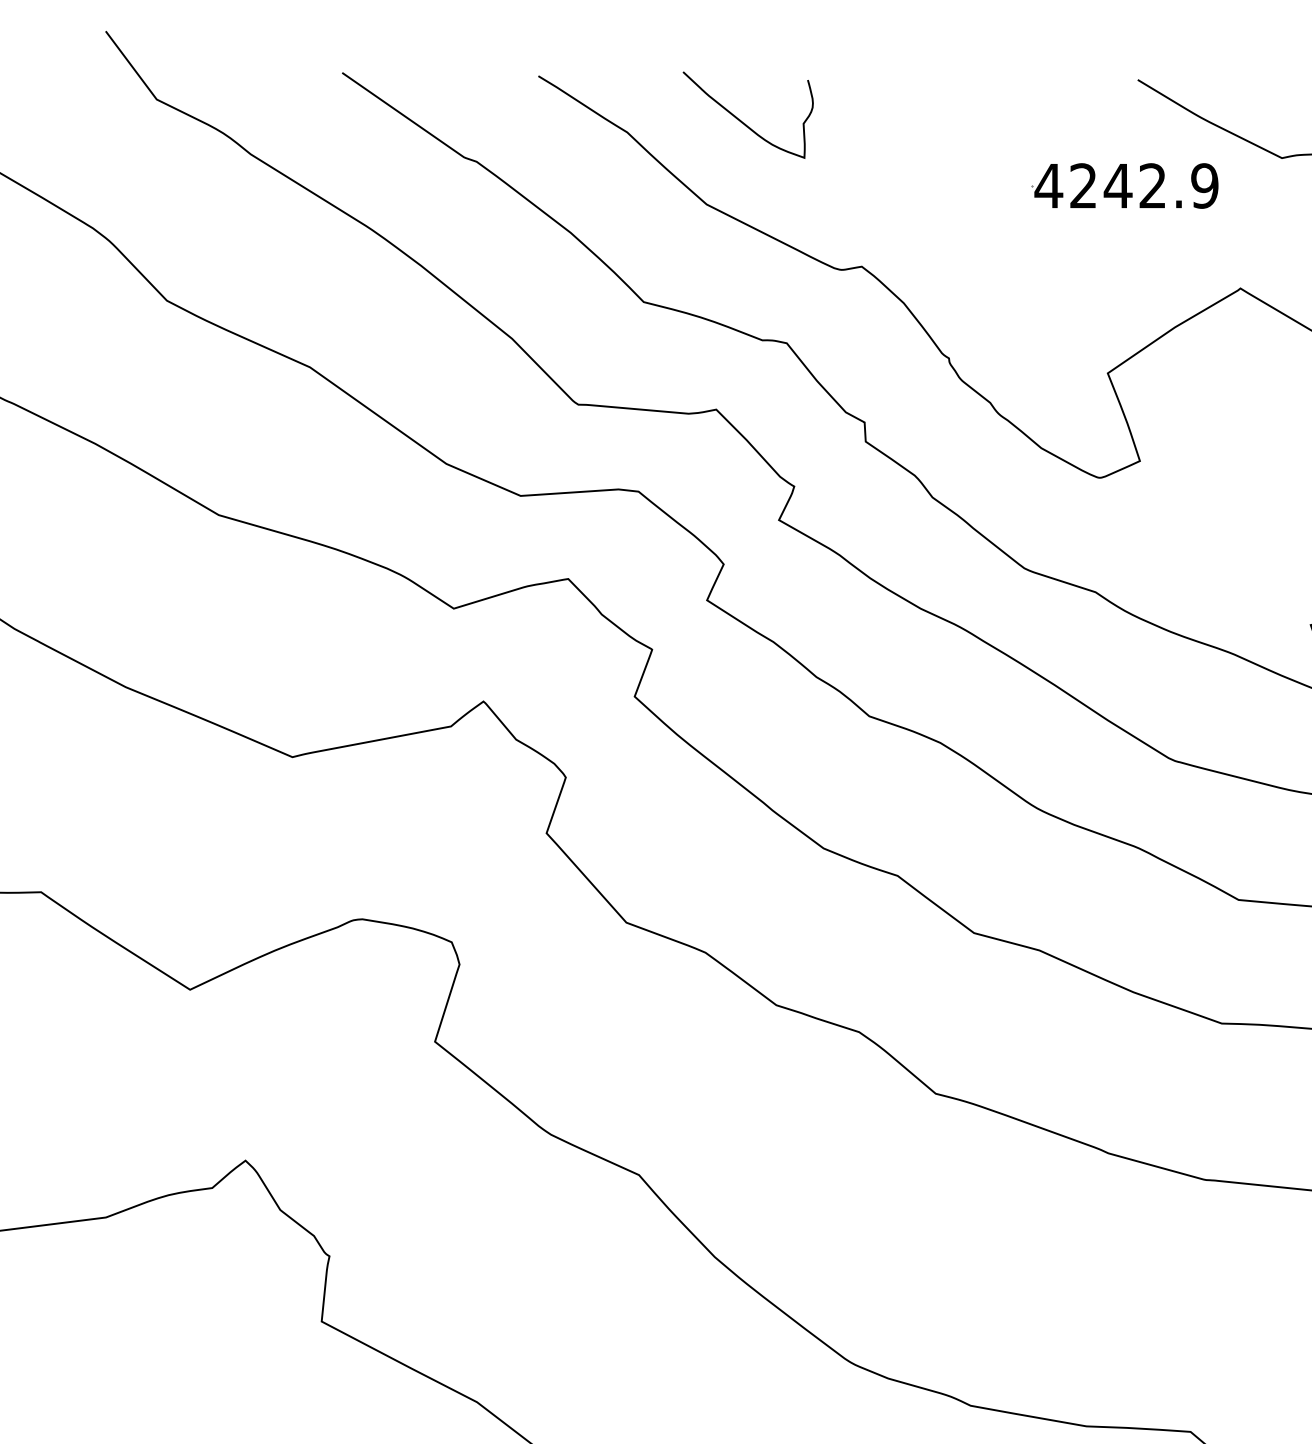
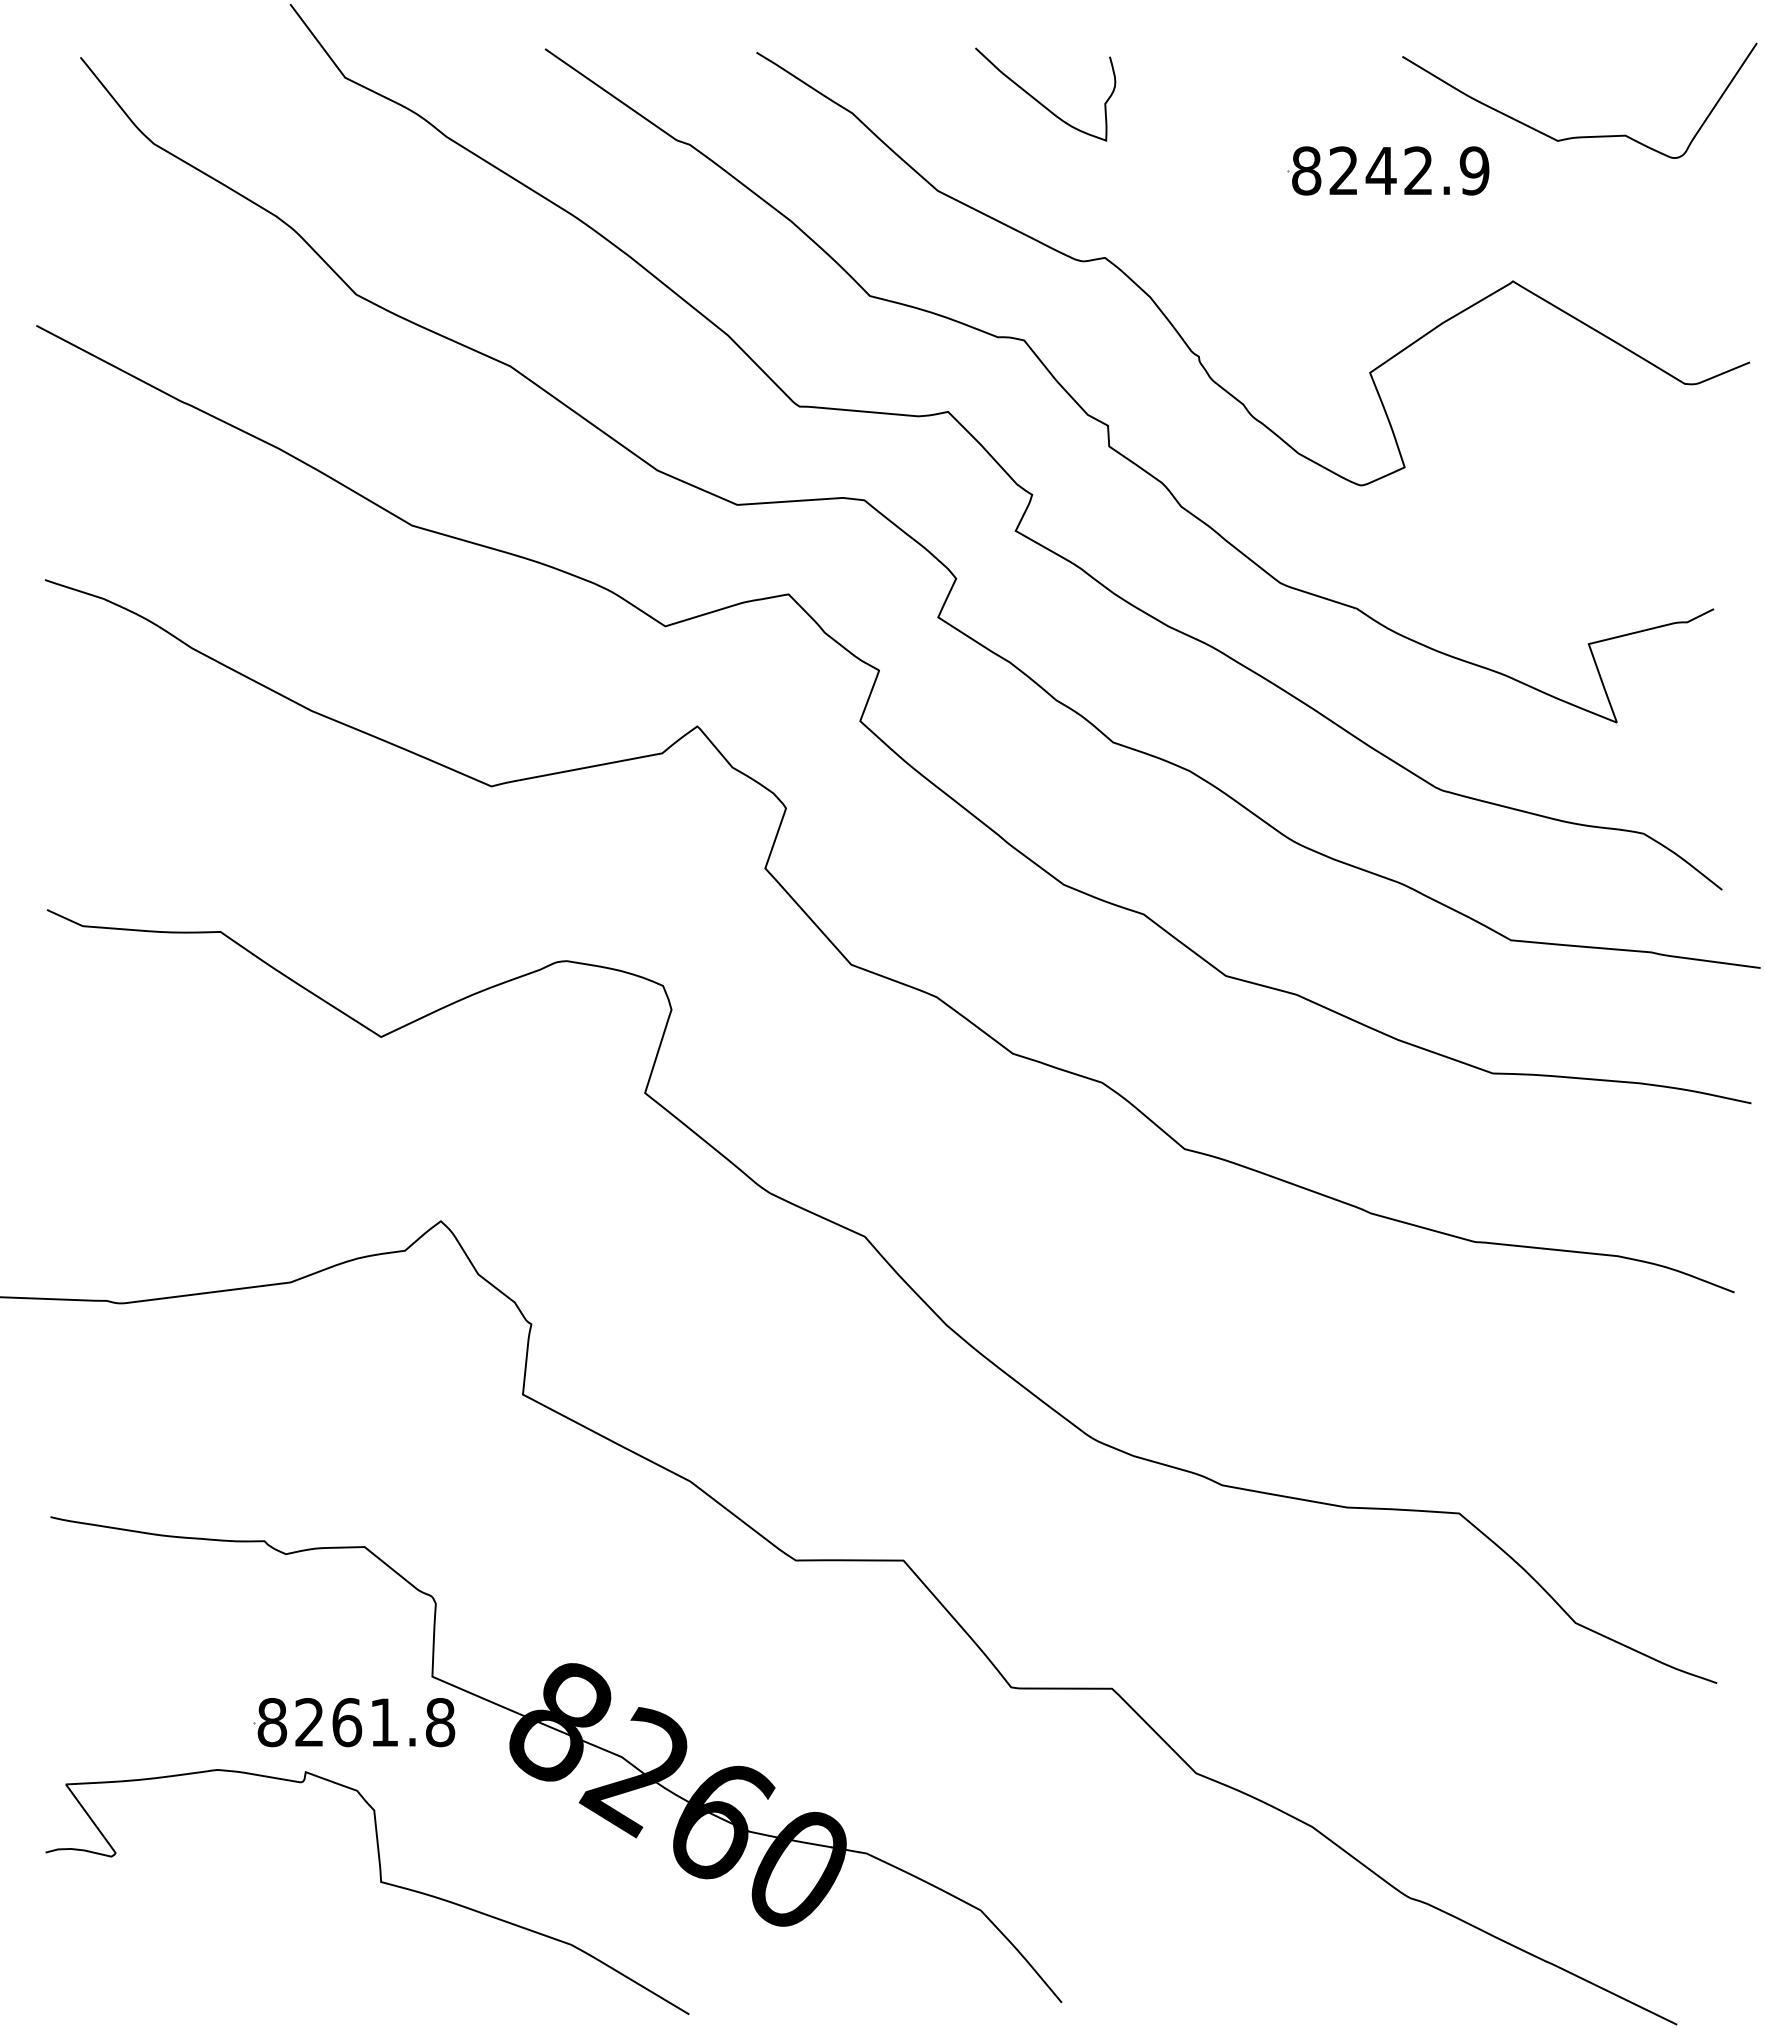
curve: (741, 120) -> (1038, 100), moved
text: (1048, 185) -> (1306, 170), 4242.9 -> 8242.9

